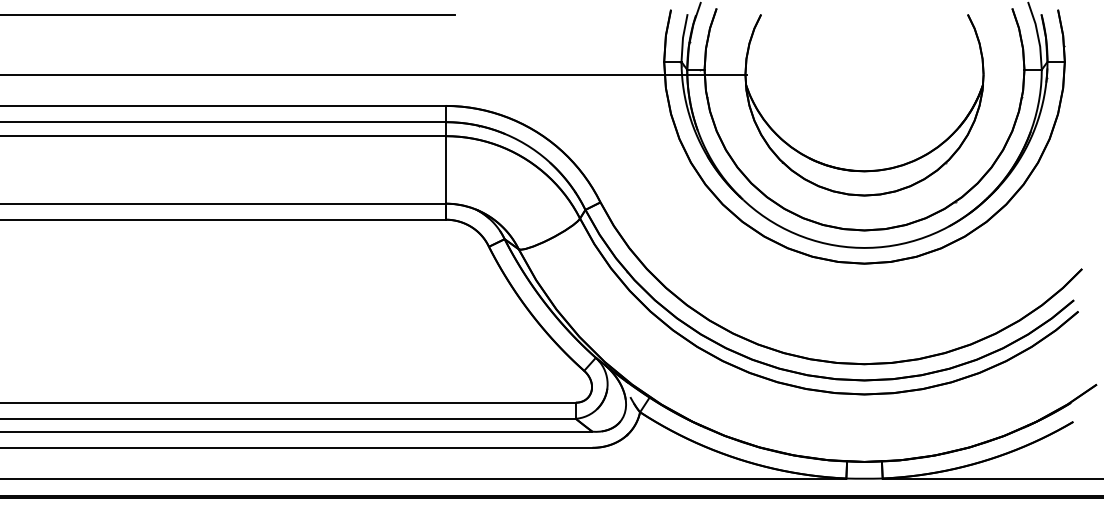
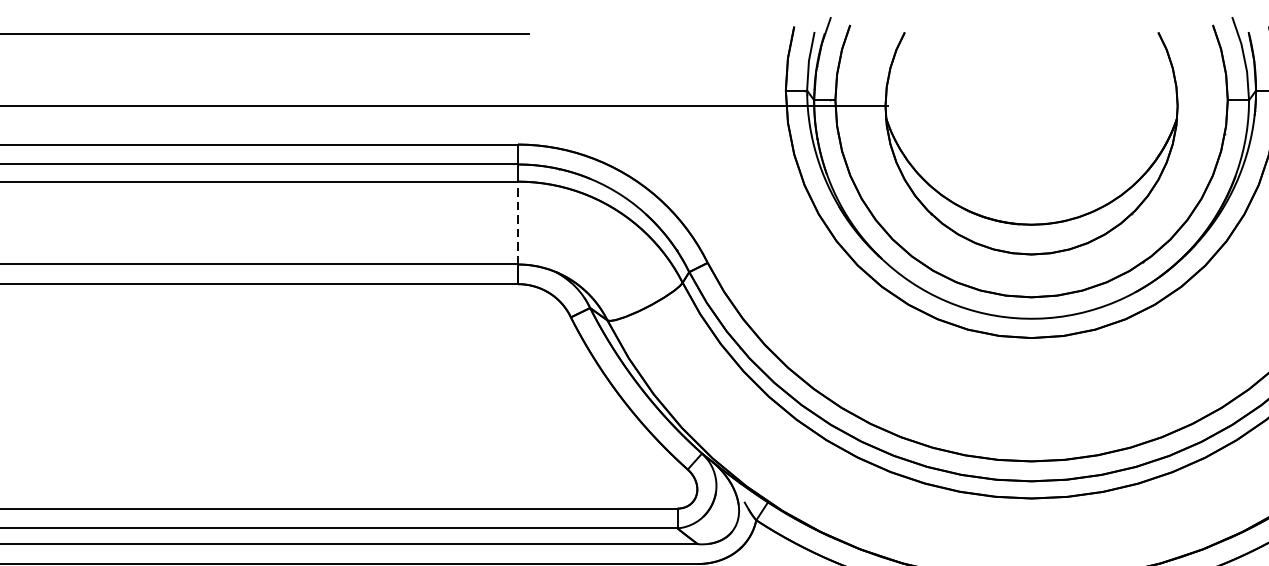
line: (445, 169) -> (517, 222), solid -> dashed

